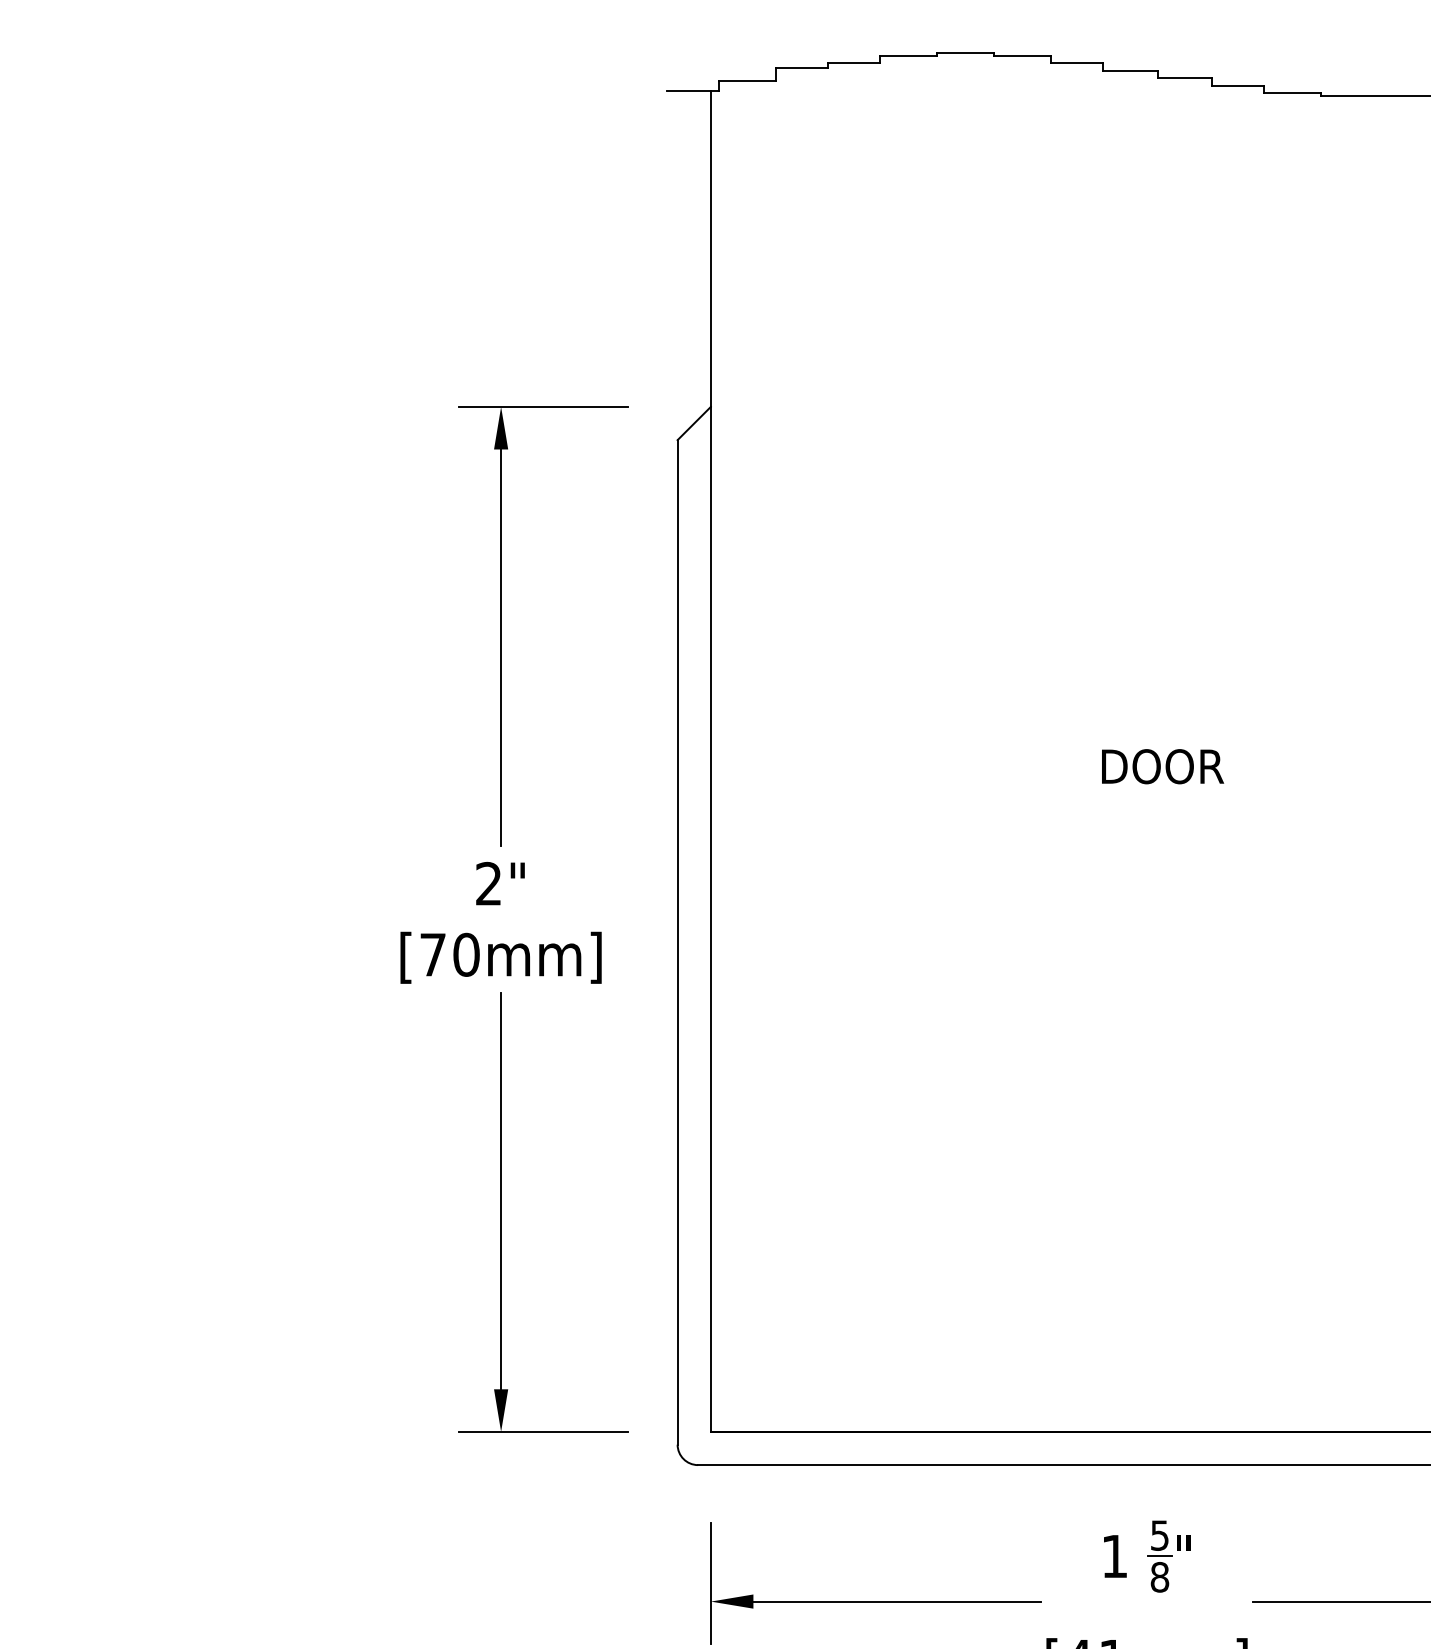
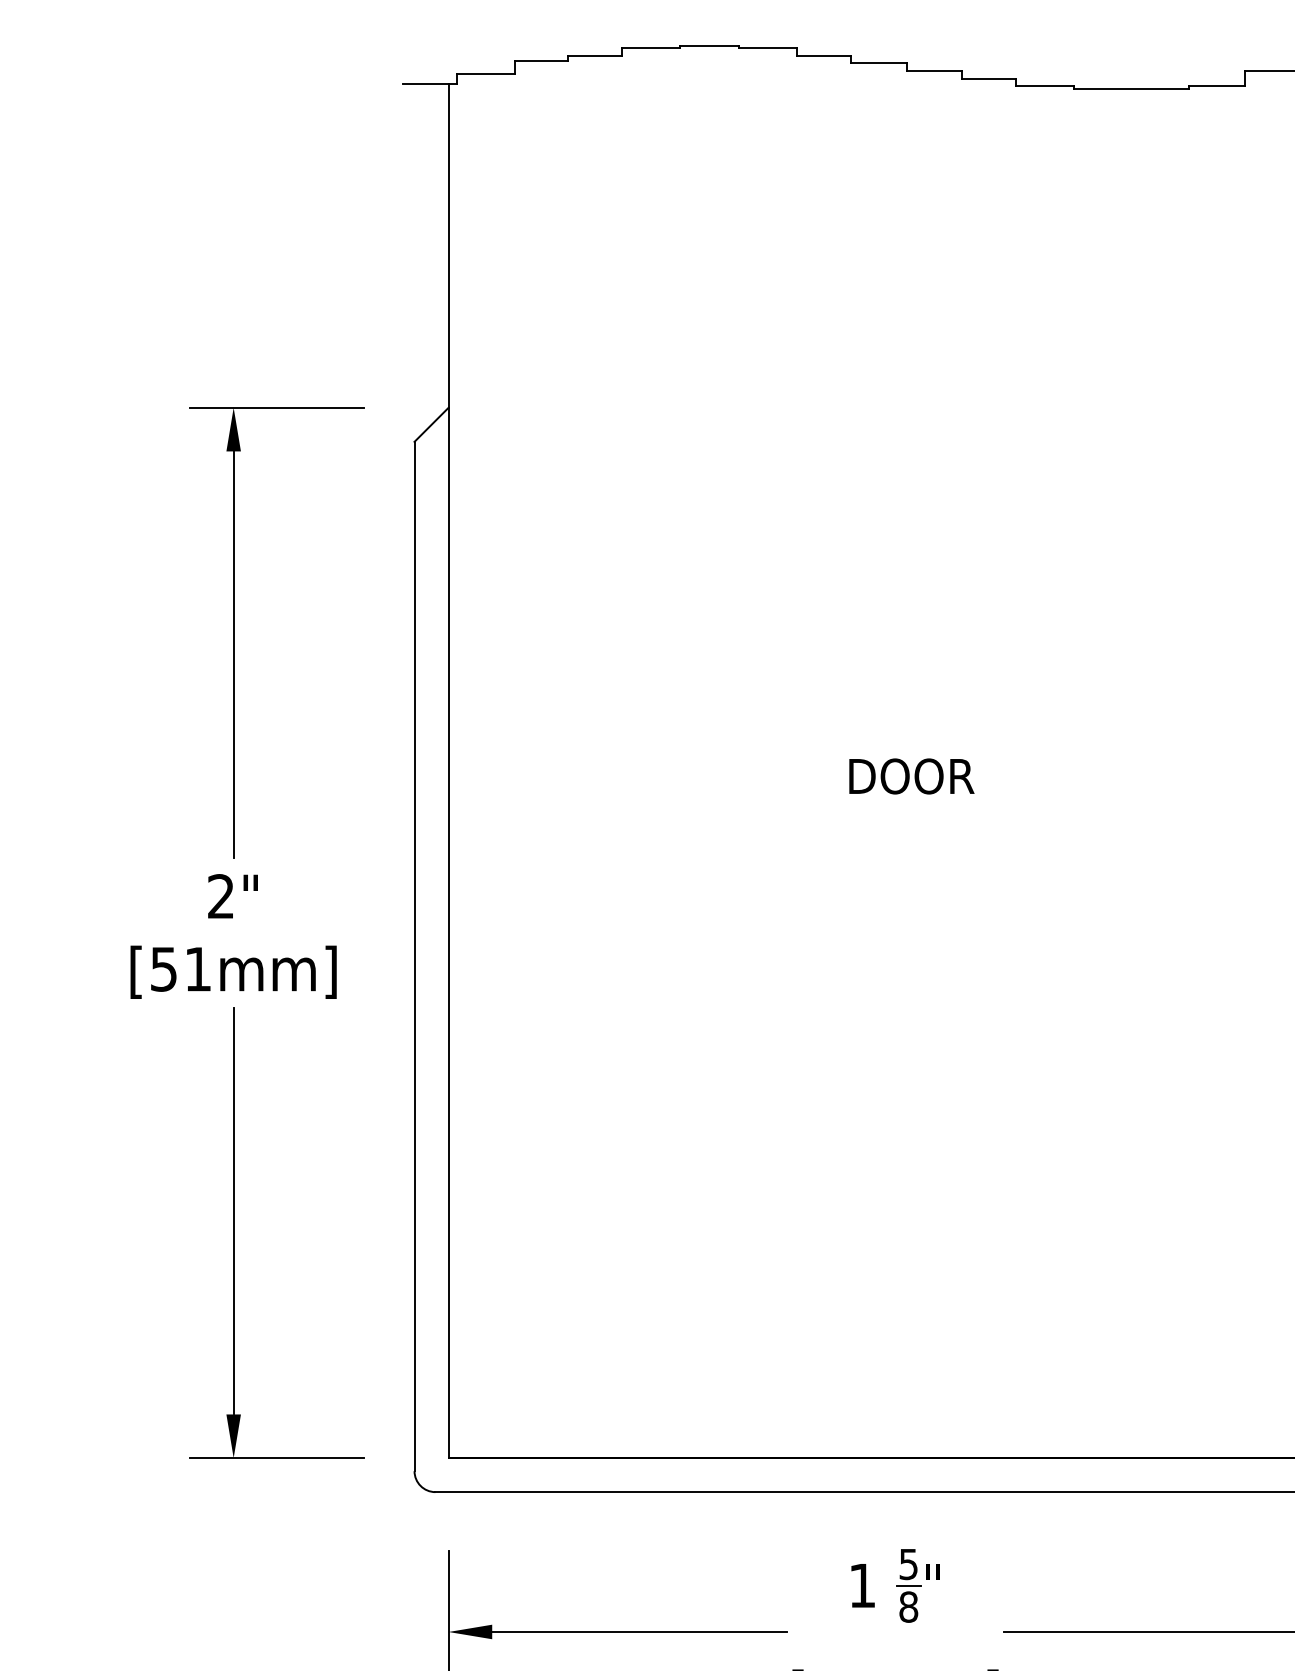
text: (449, 954) -> (180, 968), [70mm] -> [51mm]

